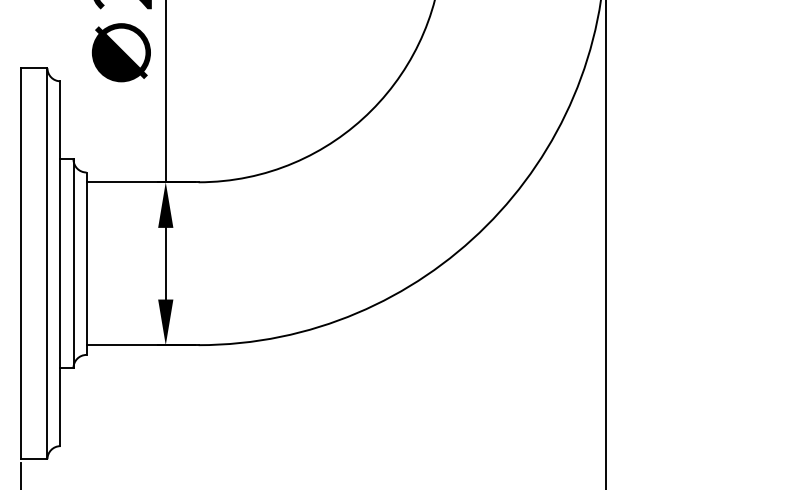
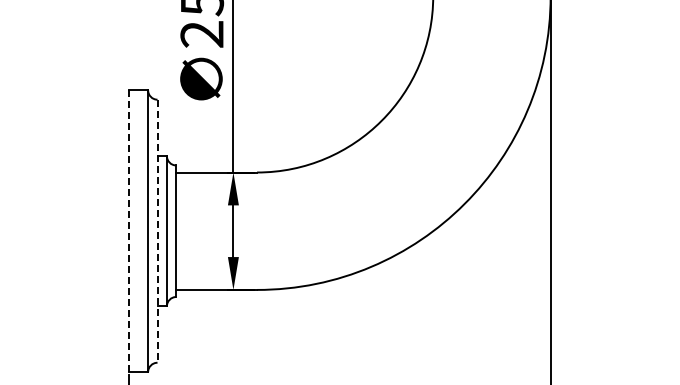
line: (21, 264) -> (129, 231), solid -> dashed
line: (60, 264) -> (157, 231), solid -> dashed

